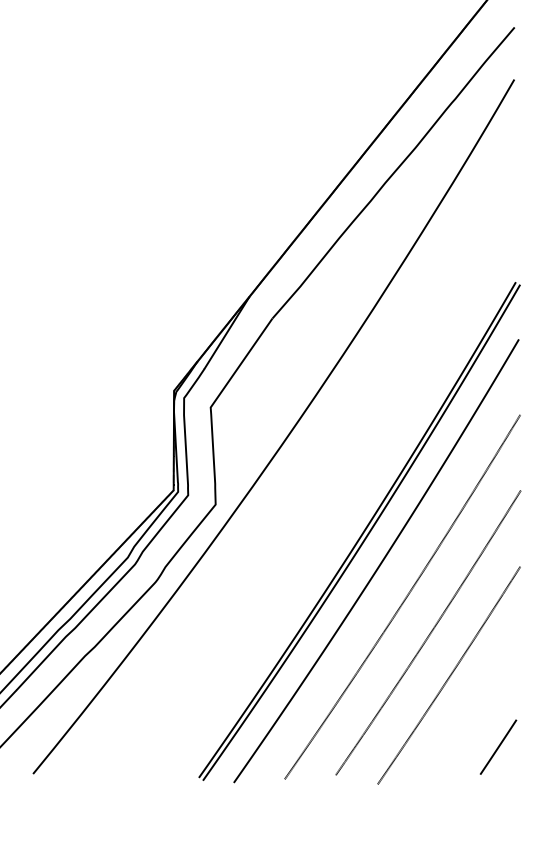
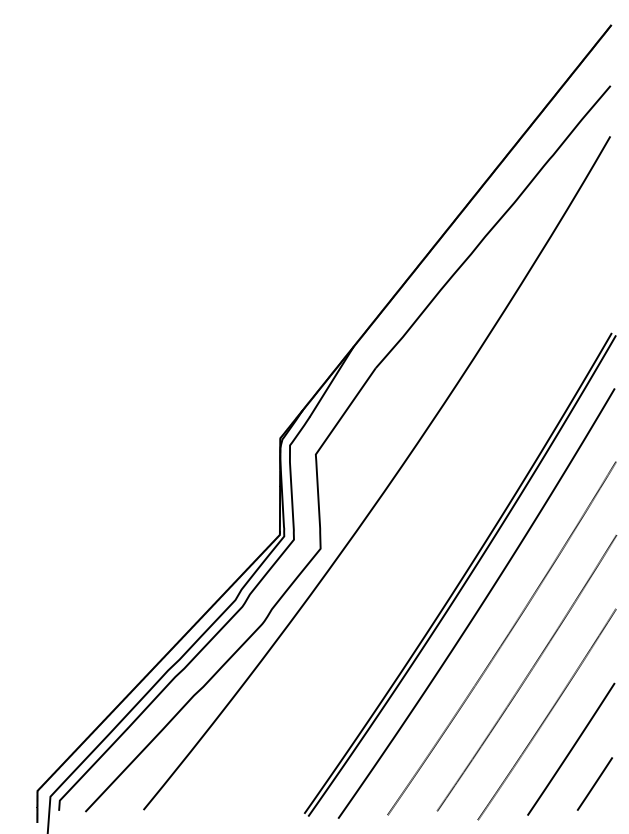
line: (474, 710) -> (571, 748), added

